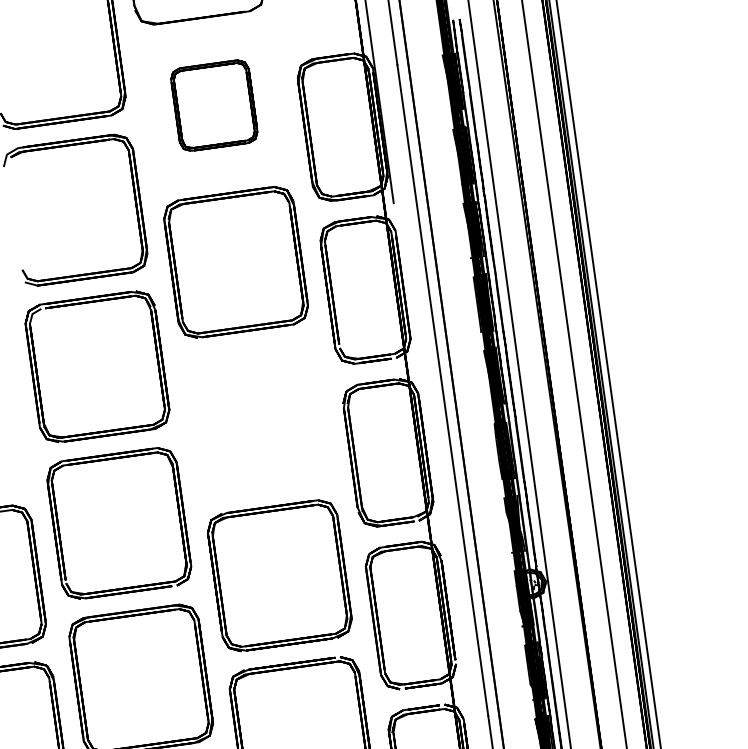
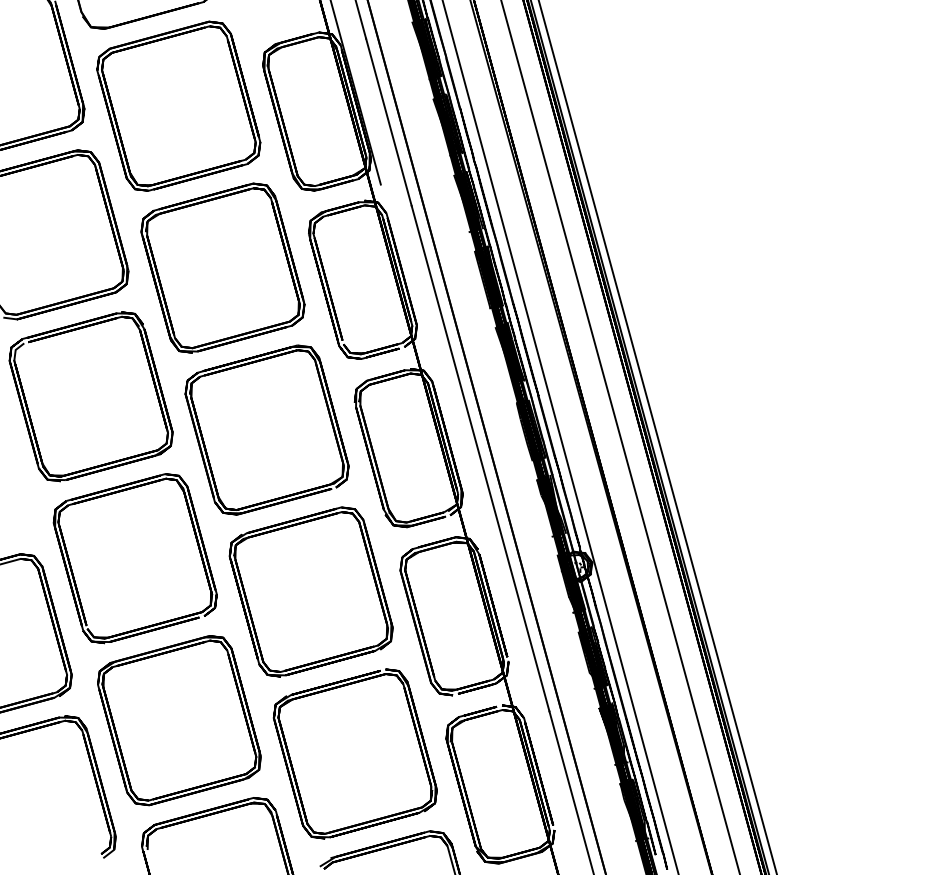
part: (214, 104) -> (178, 105), size x1.67
part: (257, 418) -> (266, 429), added

